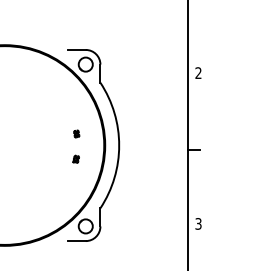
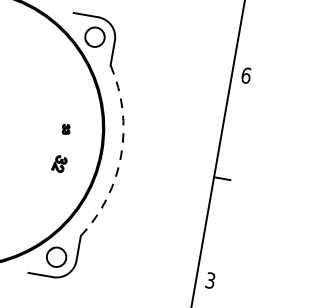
text: (198, 73) -> (246, 76), 2 -> 6
arc: (119, 145) -> (121, 155), solid -> dashed
part: (75, 158) -> (58, 162), size x1.6

